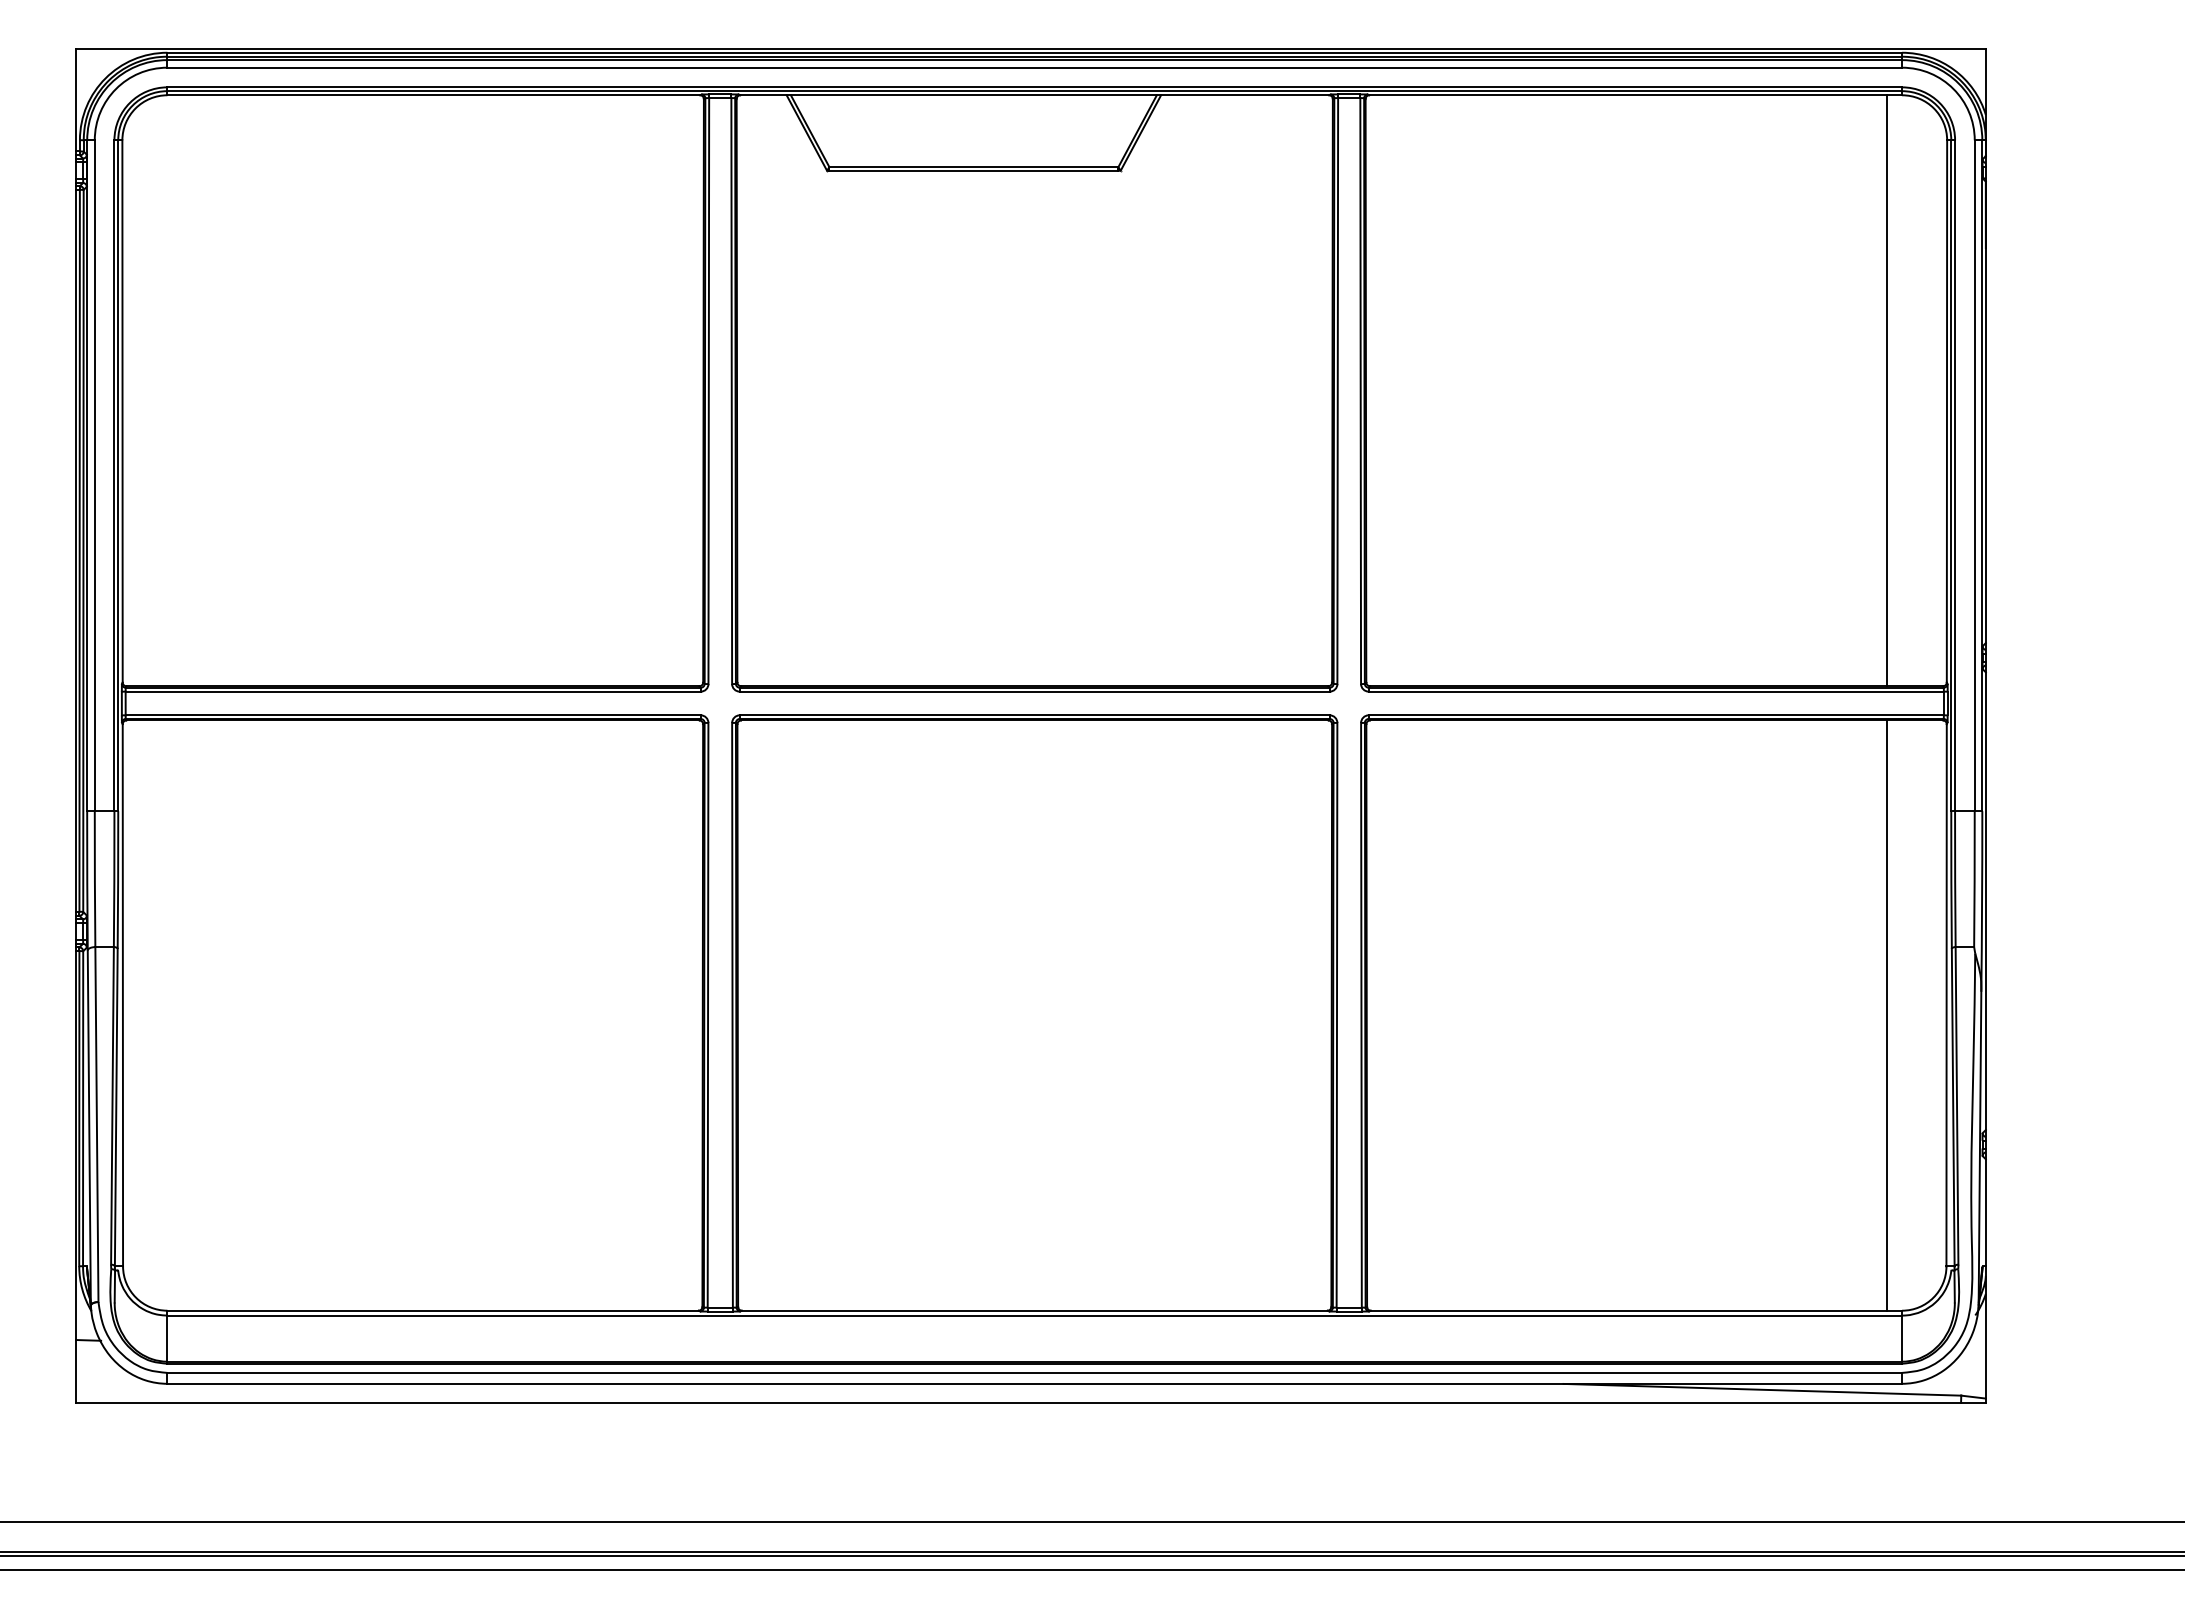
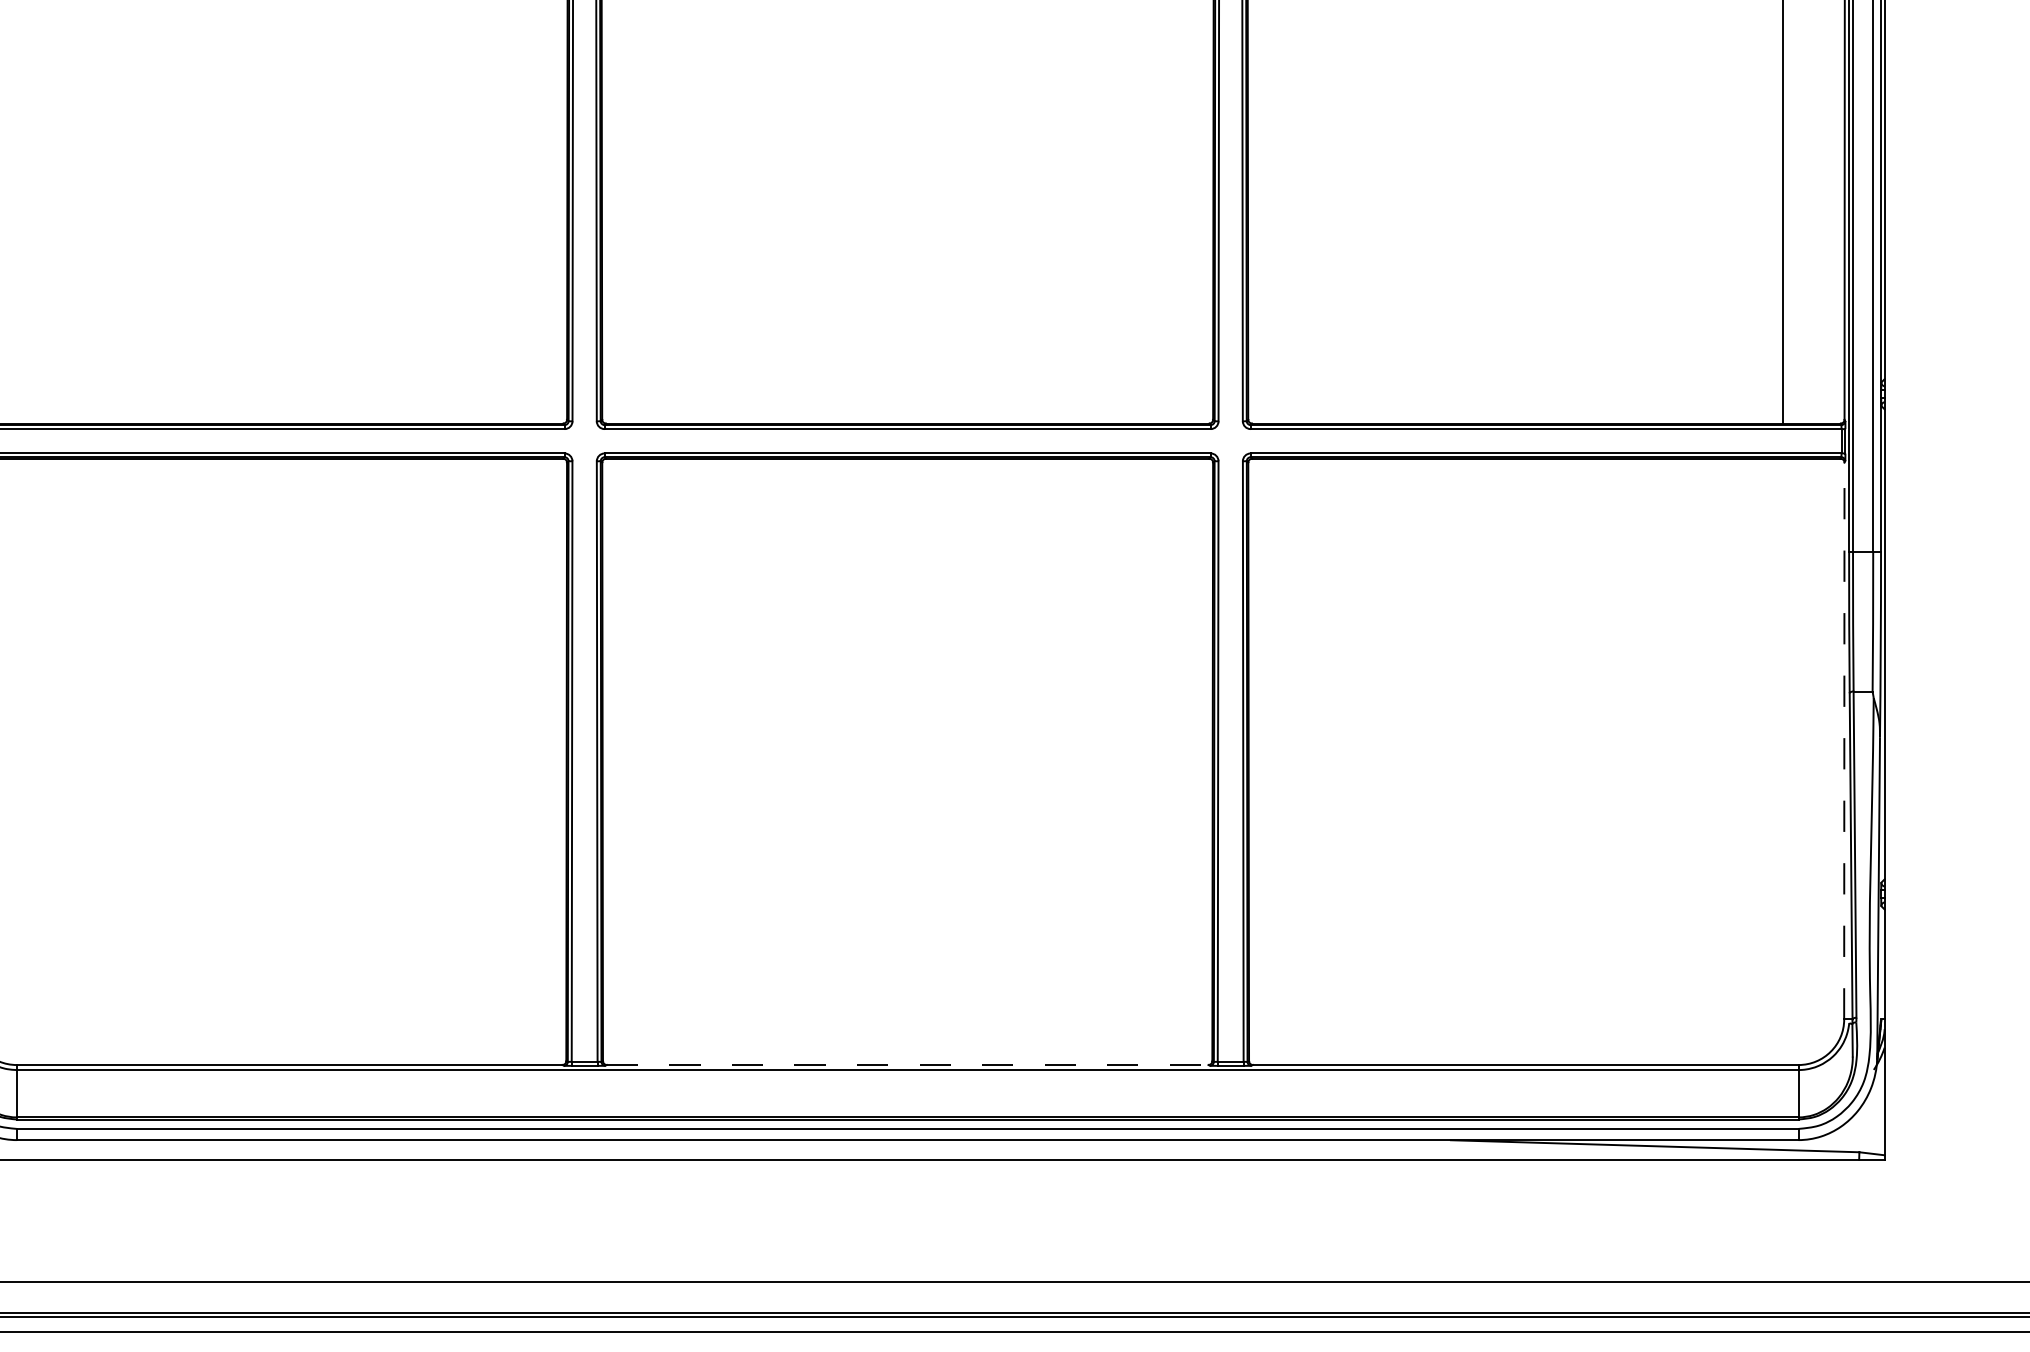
line: (1946, 994) -> (1844, 740), solid -> dashed
line: (1886, 1015) -> (1782, 761), removed
line: (1034, 1310) -> (907, 1064), solid -> dashed

